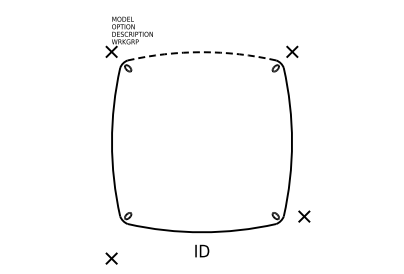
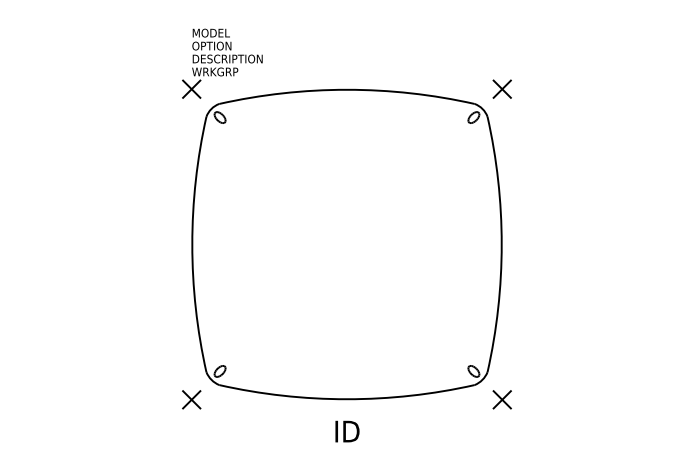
arc: (201, 52) -> (346, 90), dashed -> solid
part: (304, 216) -> (502, 399), moved
part: (111, 258) -> (191, 399), moved

